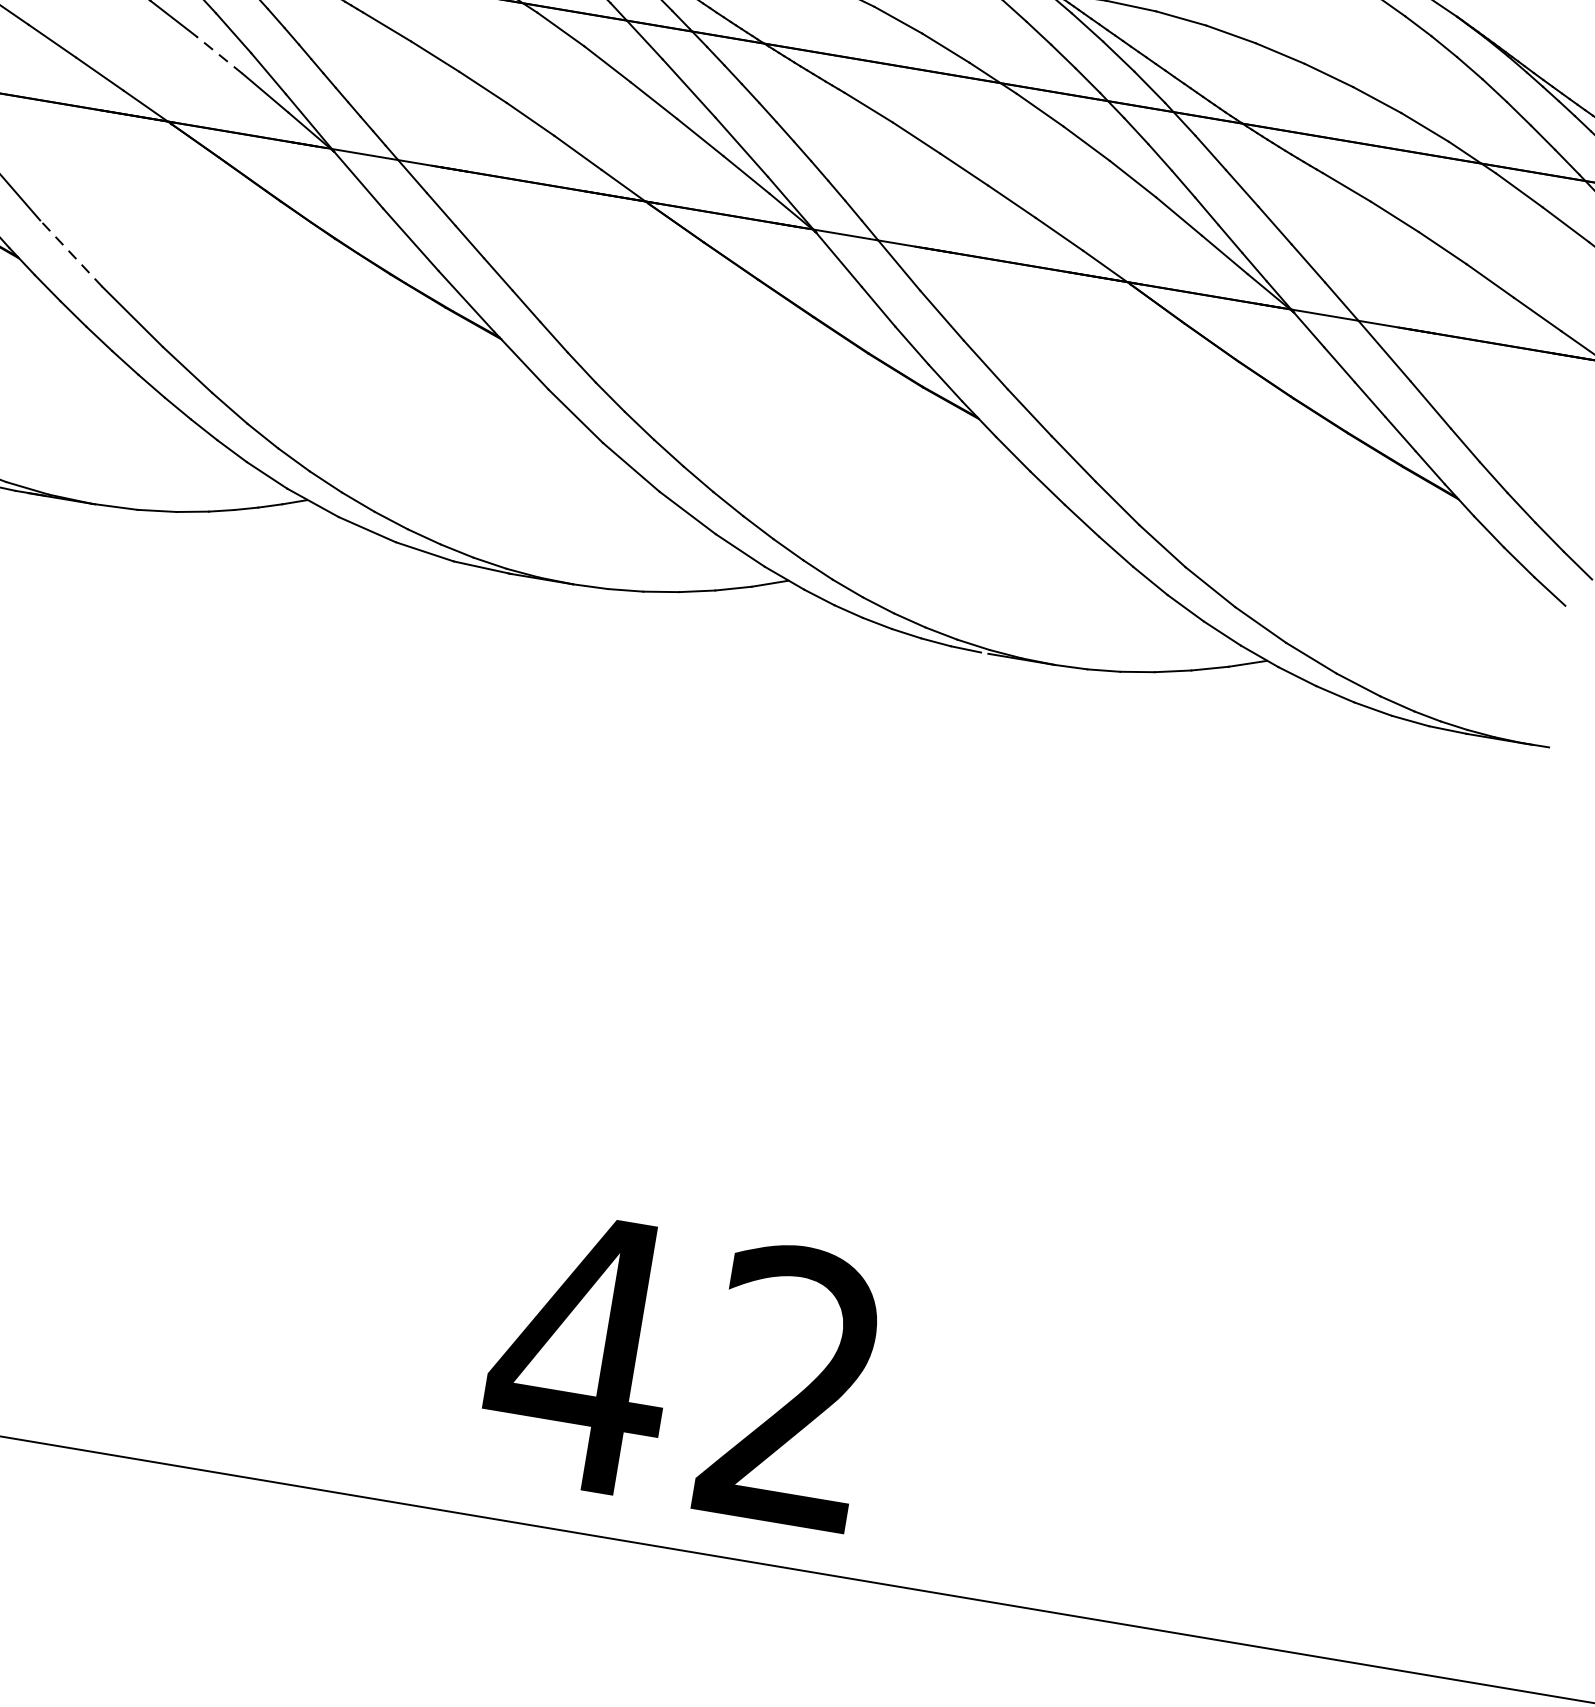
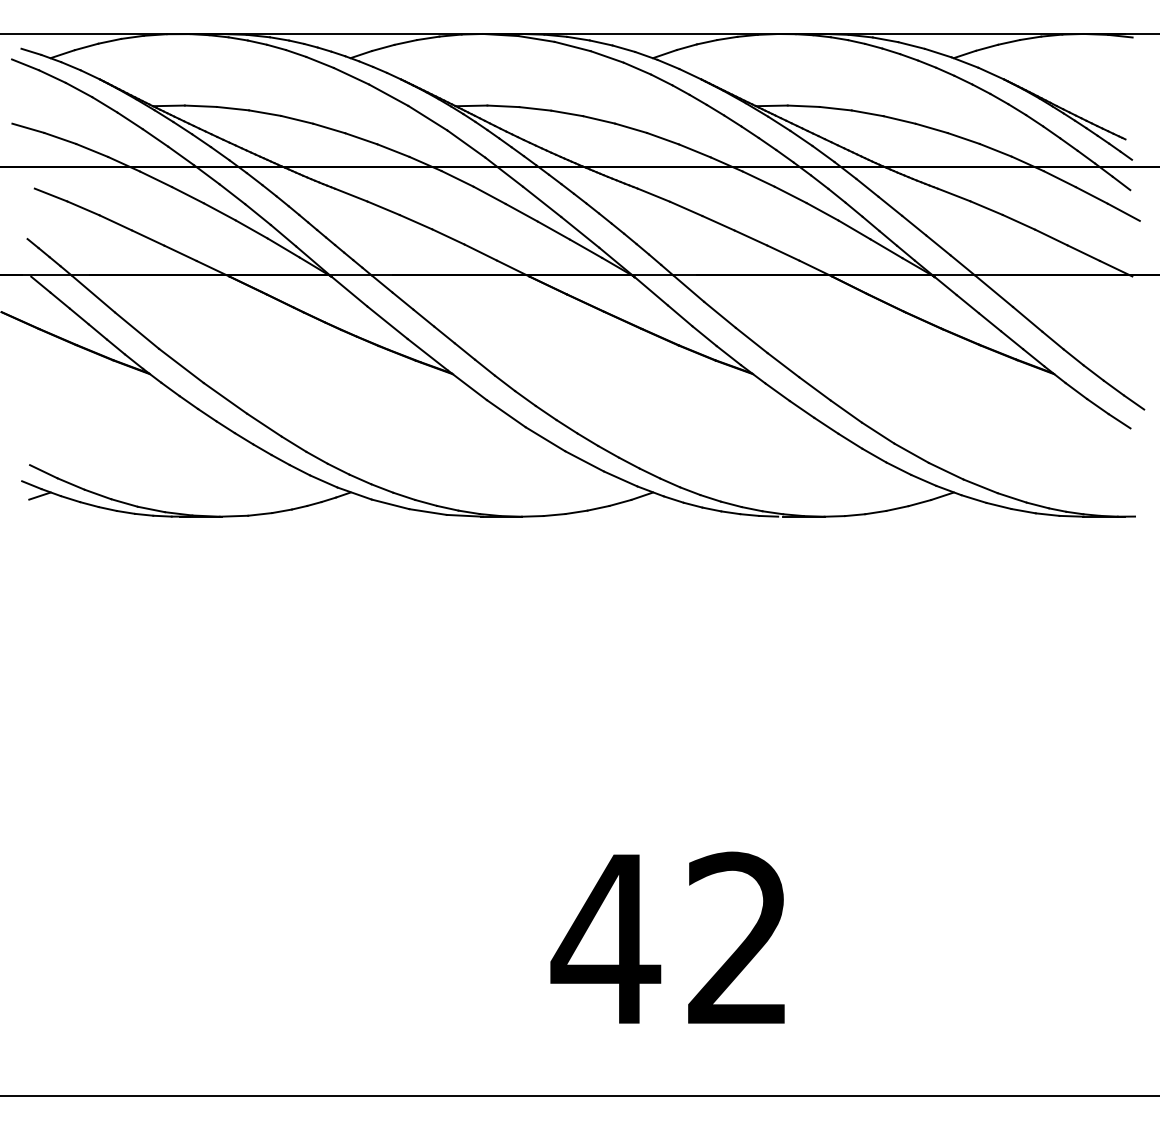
line: (219, 55) -> (251, 229), dashed -> solid
line: (71, 252) -> (181, 365), dashed -> solid
text: (680, 1366) -> (667, 937), moved

